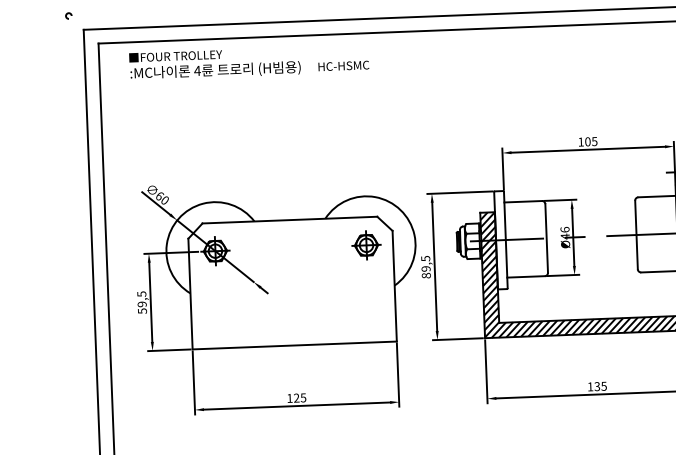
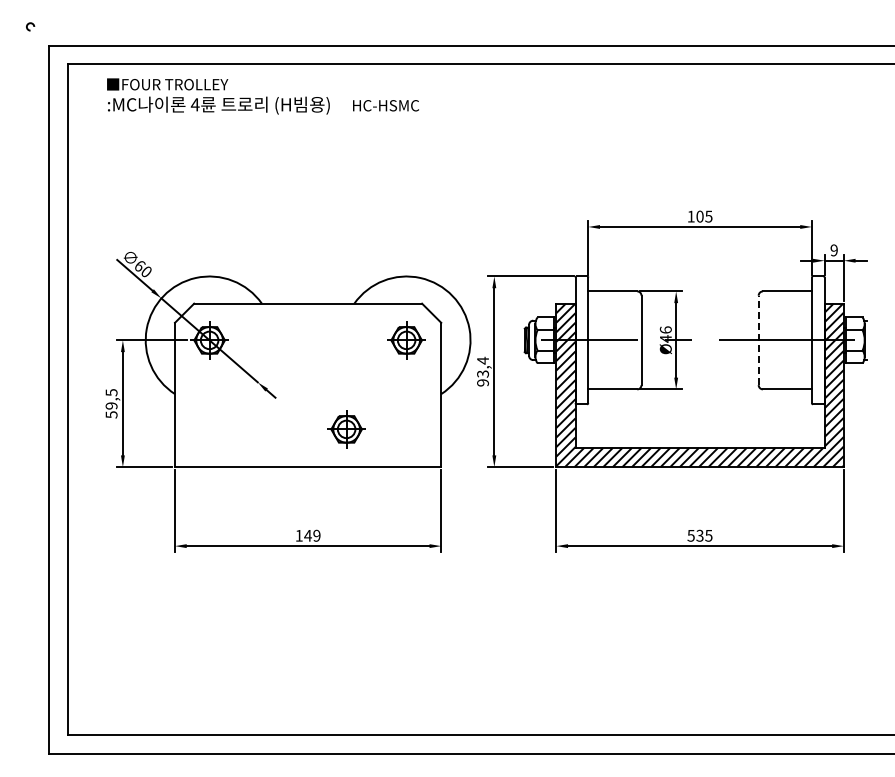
line: (636, 235) -> (758, 340), solid -> dashed
text: (425, 267) -> (482, 371), 89,5 -> 93,4
part: (323, 315) -> (346, 429), added
text: (589, 386) -> (690, 535), 135 -> 535
text: (300, 397) -> (312, 535), 125 -> 149

